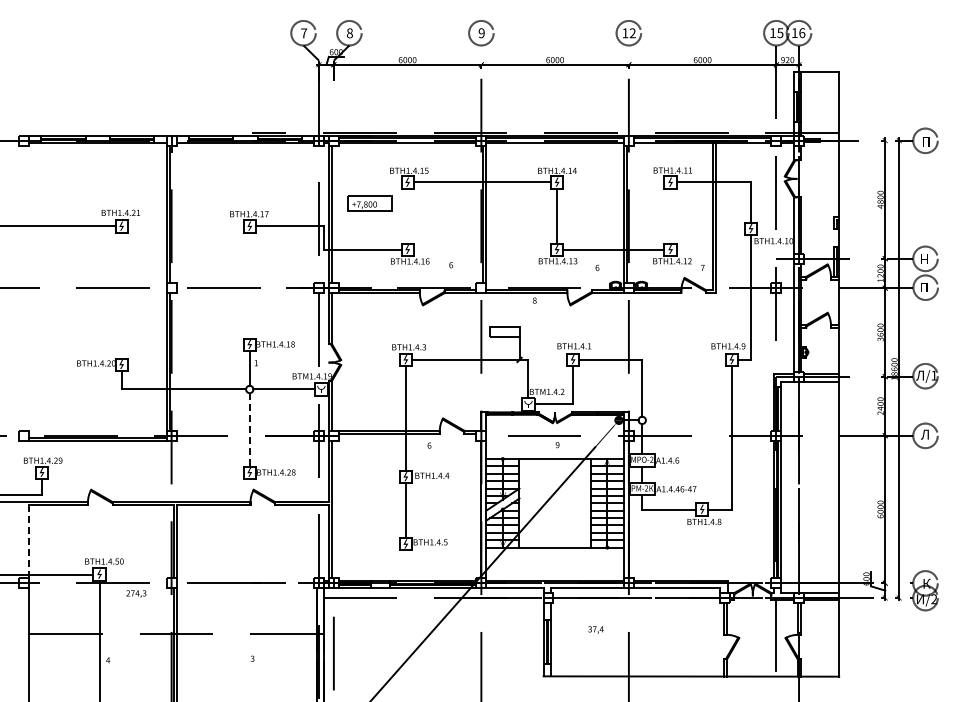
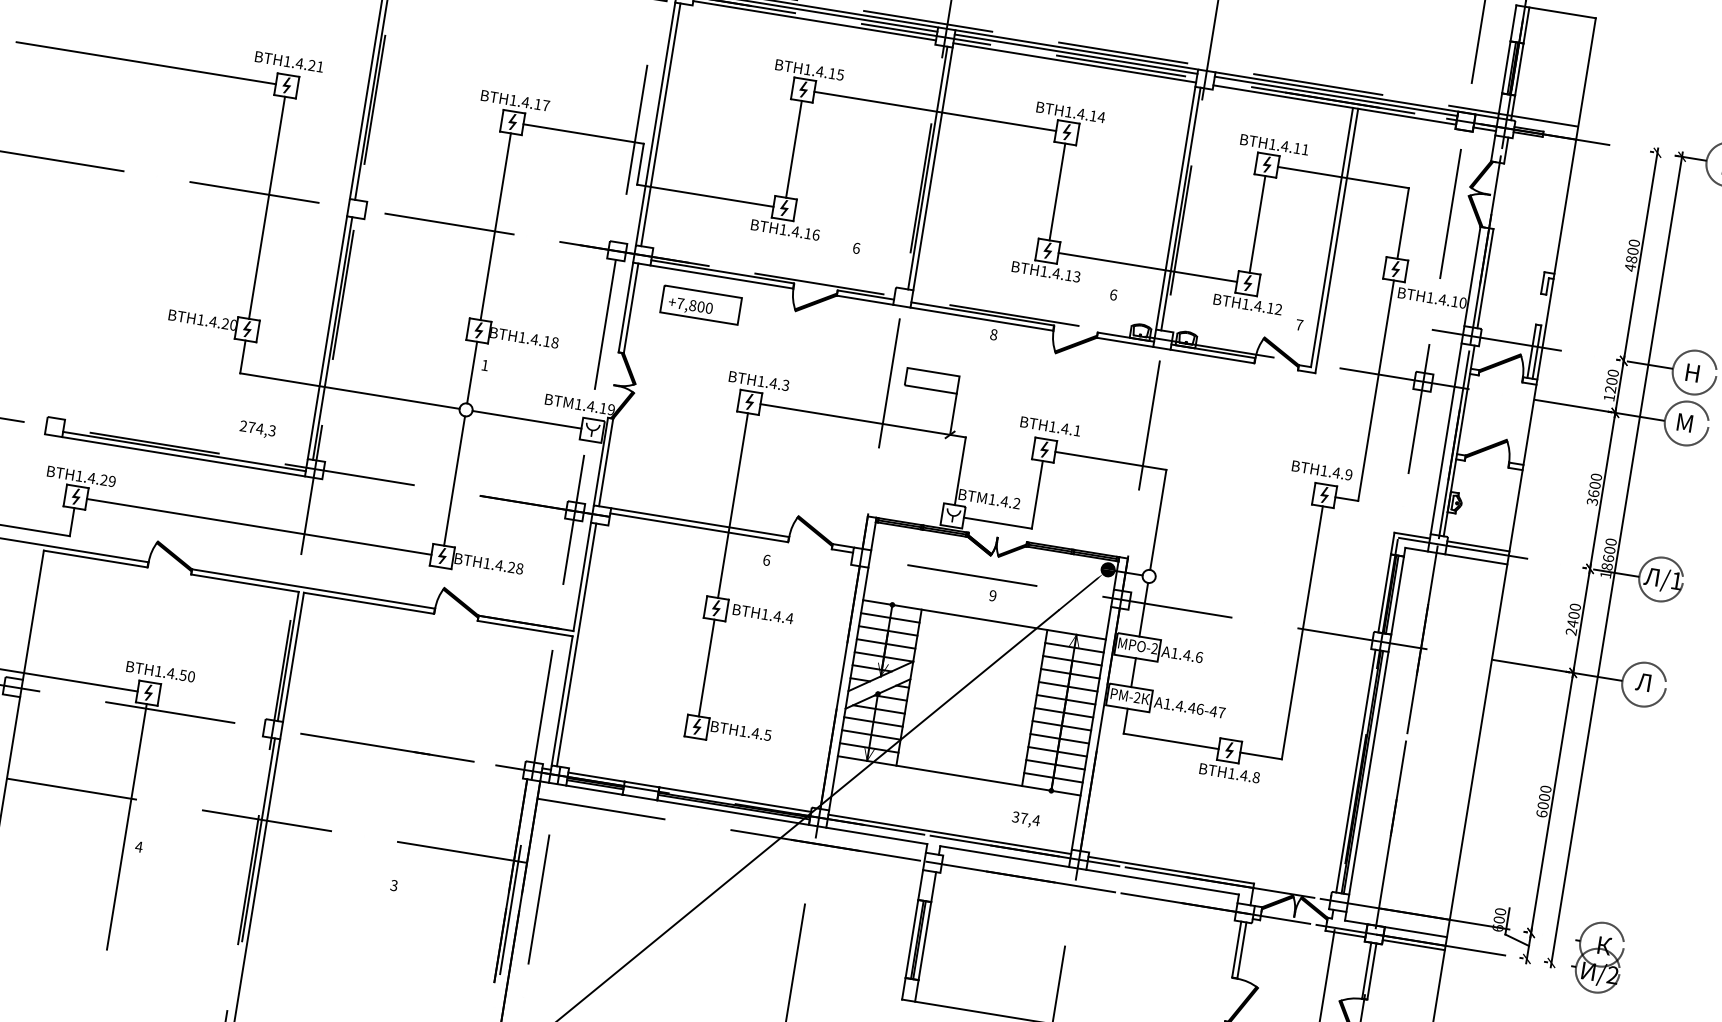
part: (369, 203) -> (699, 304), moved
line: (407, 215) -> (793, 148), added
line: (670, 215) -> (1257, 223), added
line: (249, 285) -> (495, 226), added
text: (924, 287) -> (1684, 422), П -> М
line: (121, 295) -> (266, 207), added
line: (249, 429) -> (454, 480), dashed -> solid
line: (145, 472) -> (258, 526), added
line: (29, 541) -> (34, 615), dashed -> solid
text: (136, 593) -> (258, 428), moved
text: (595, 629) -> (1025, 818), moved

